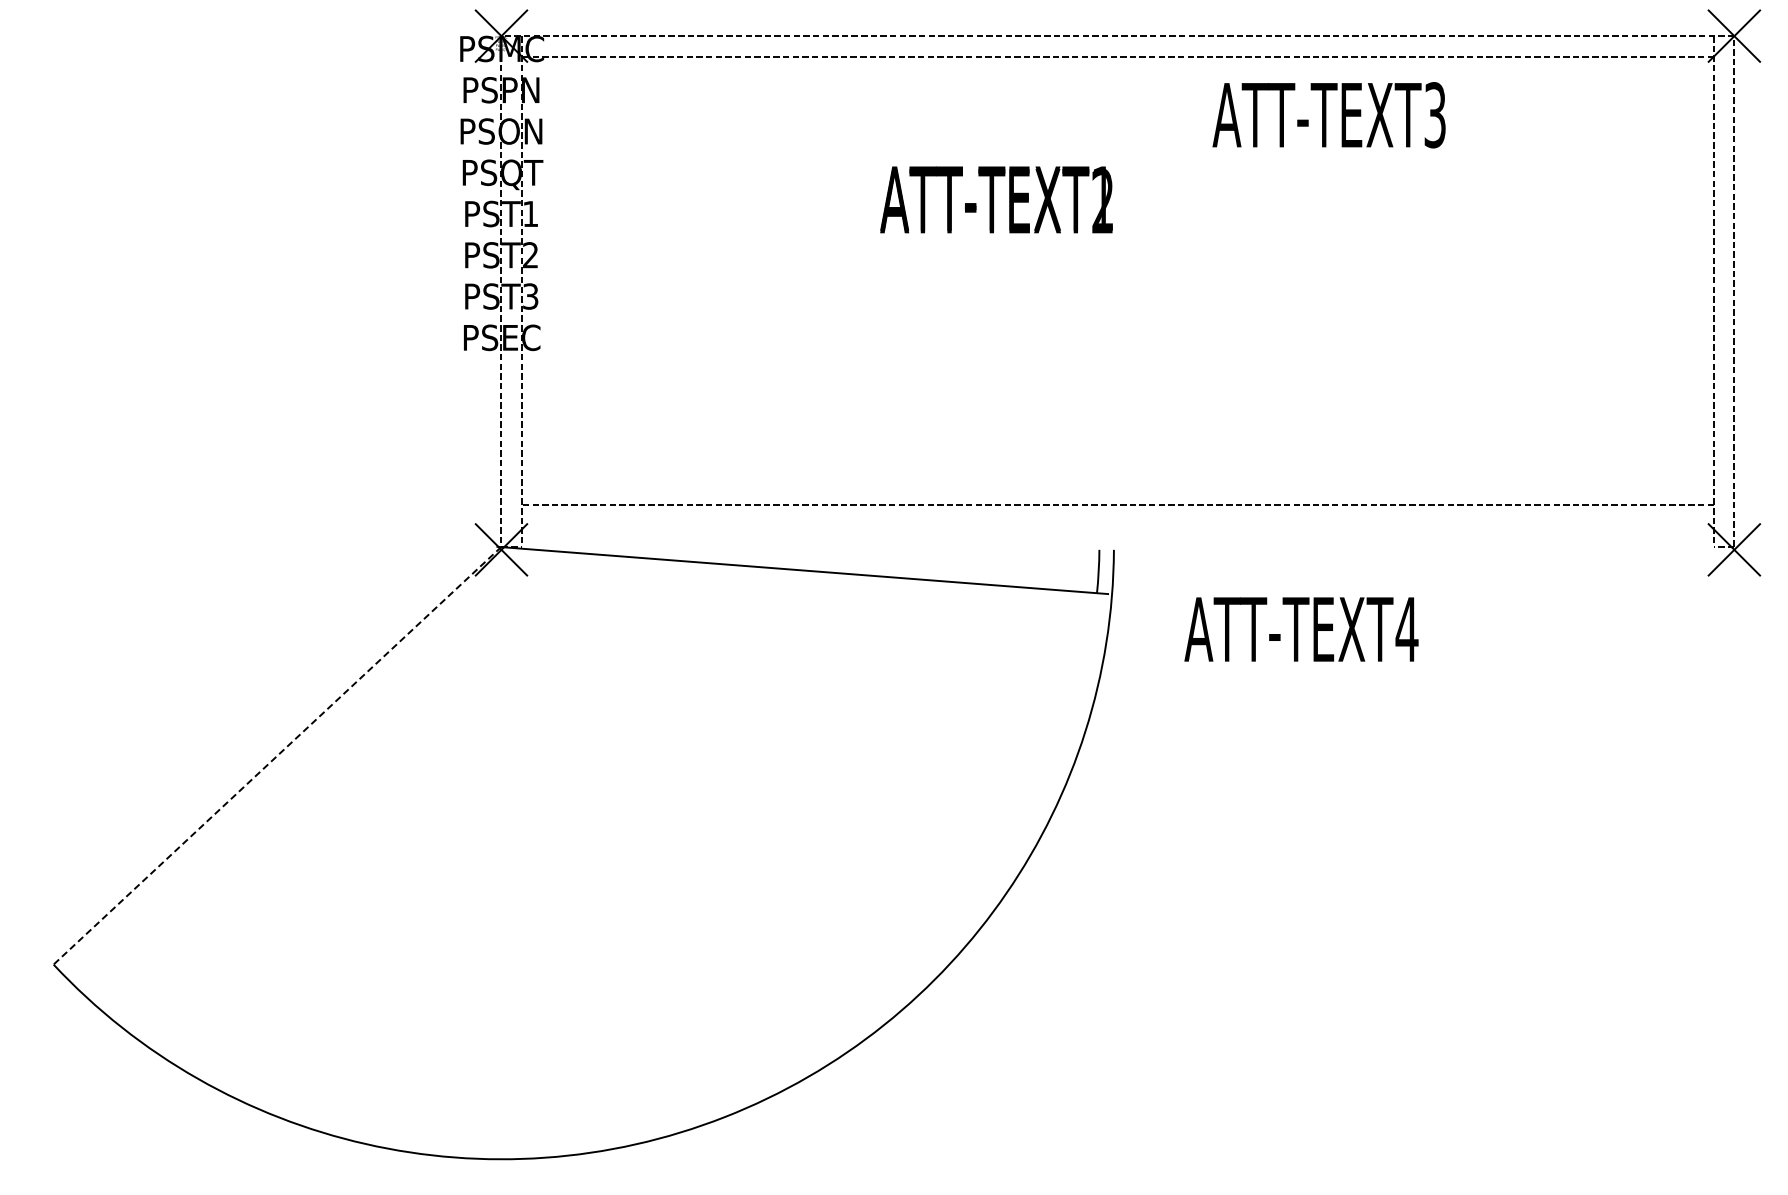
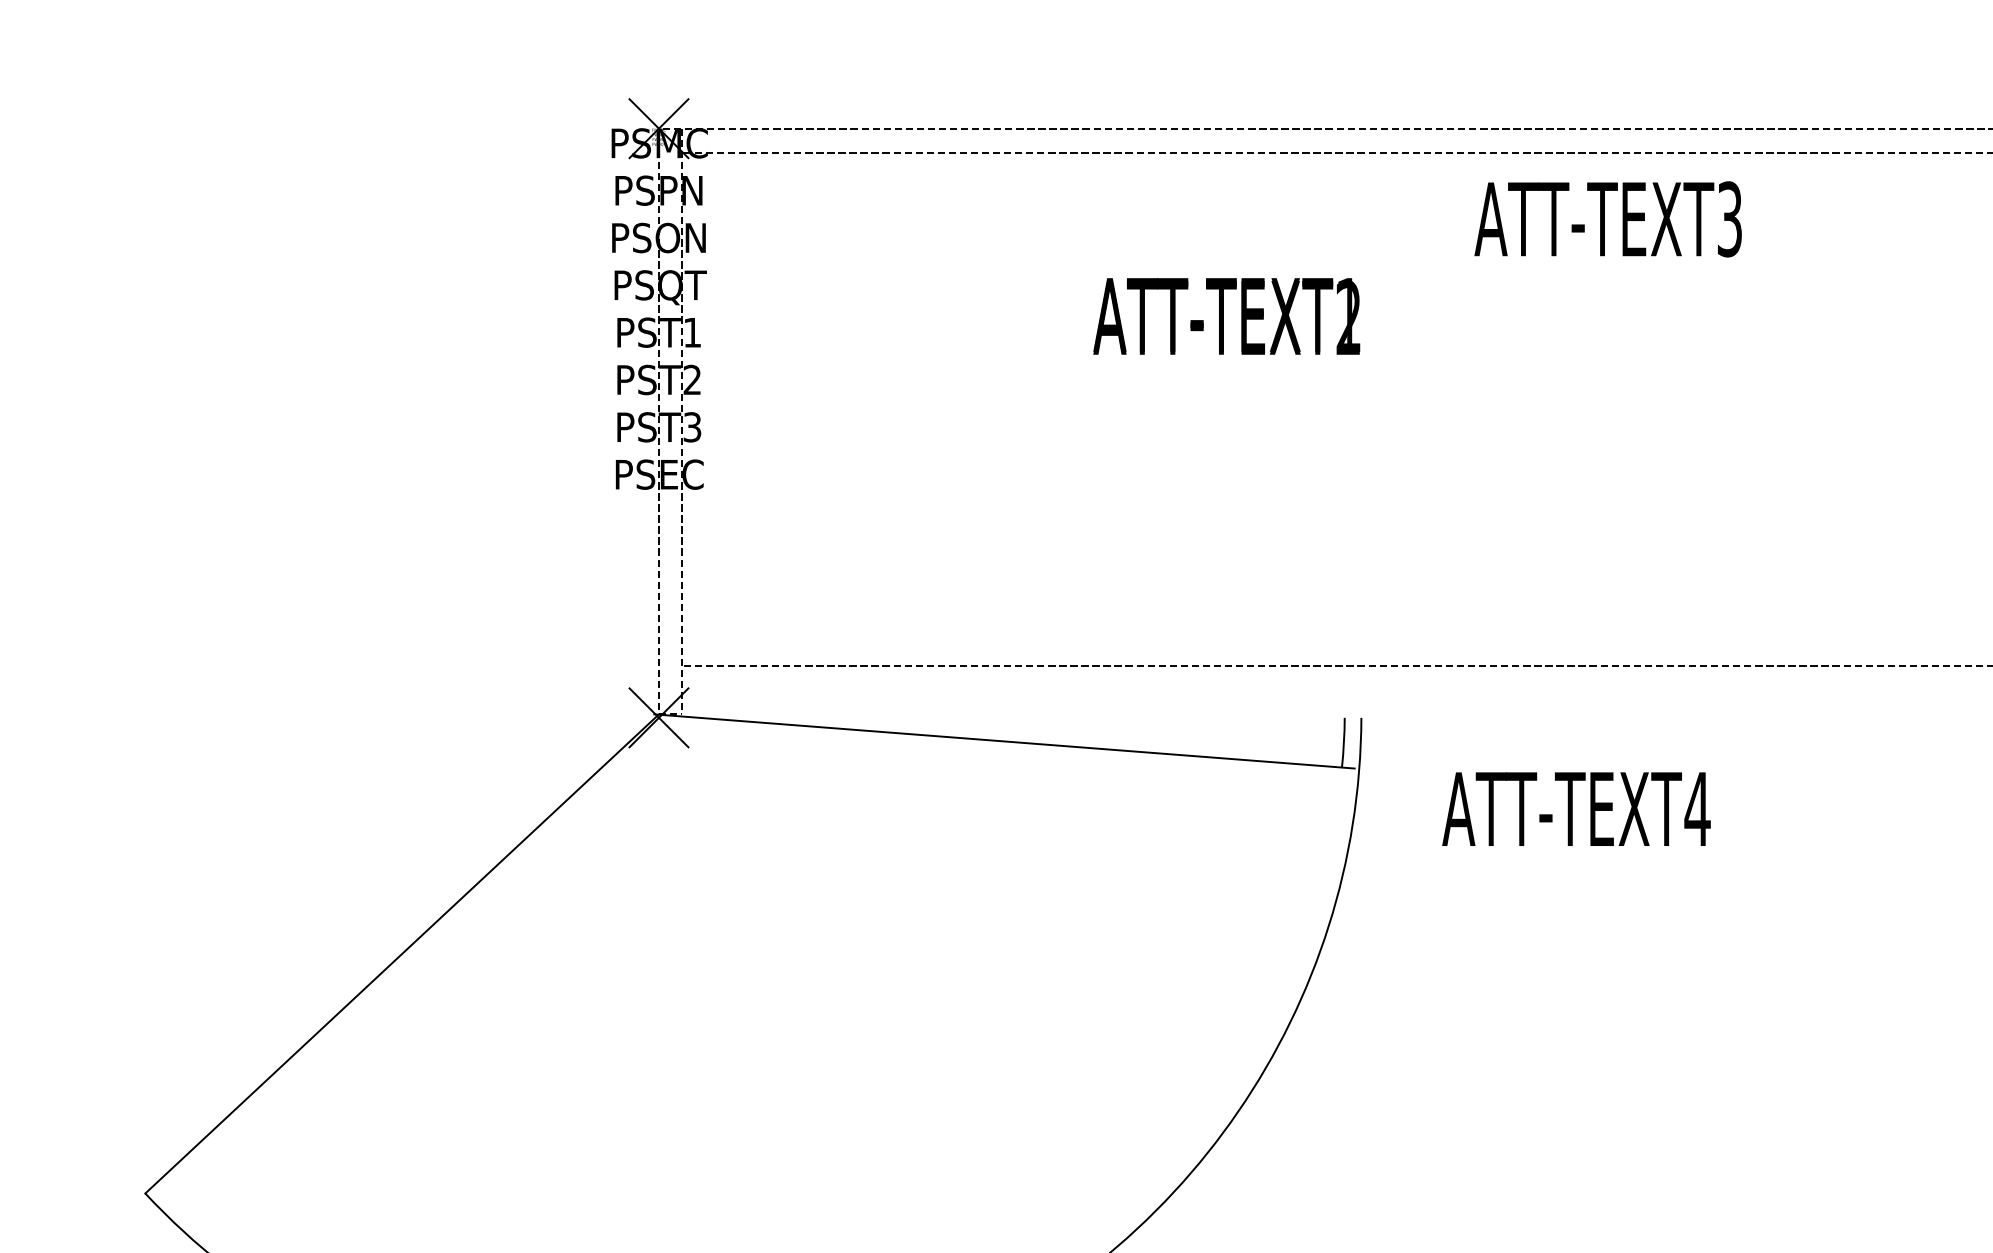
line: (277, 756) -> (402, 954), dashed -> solid

